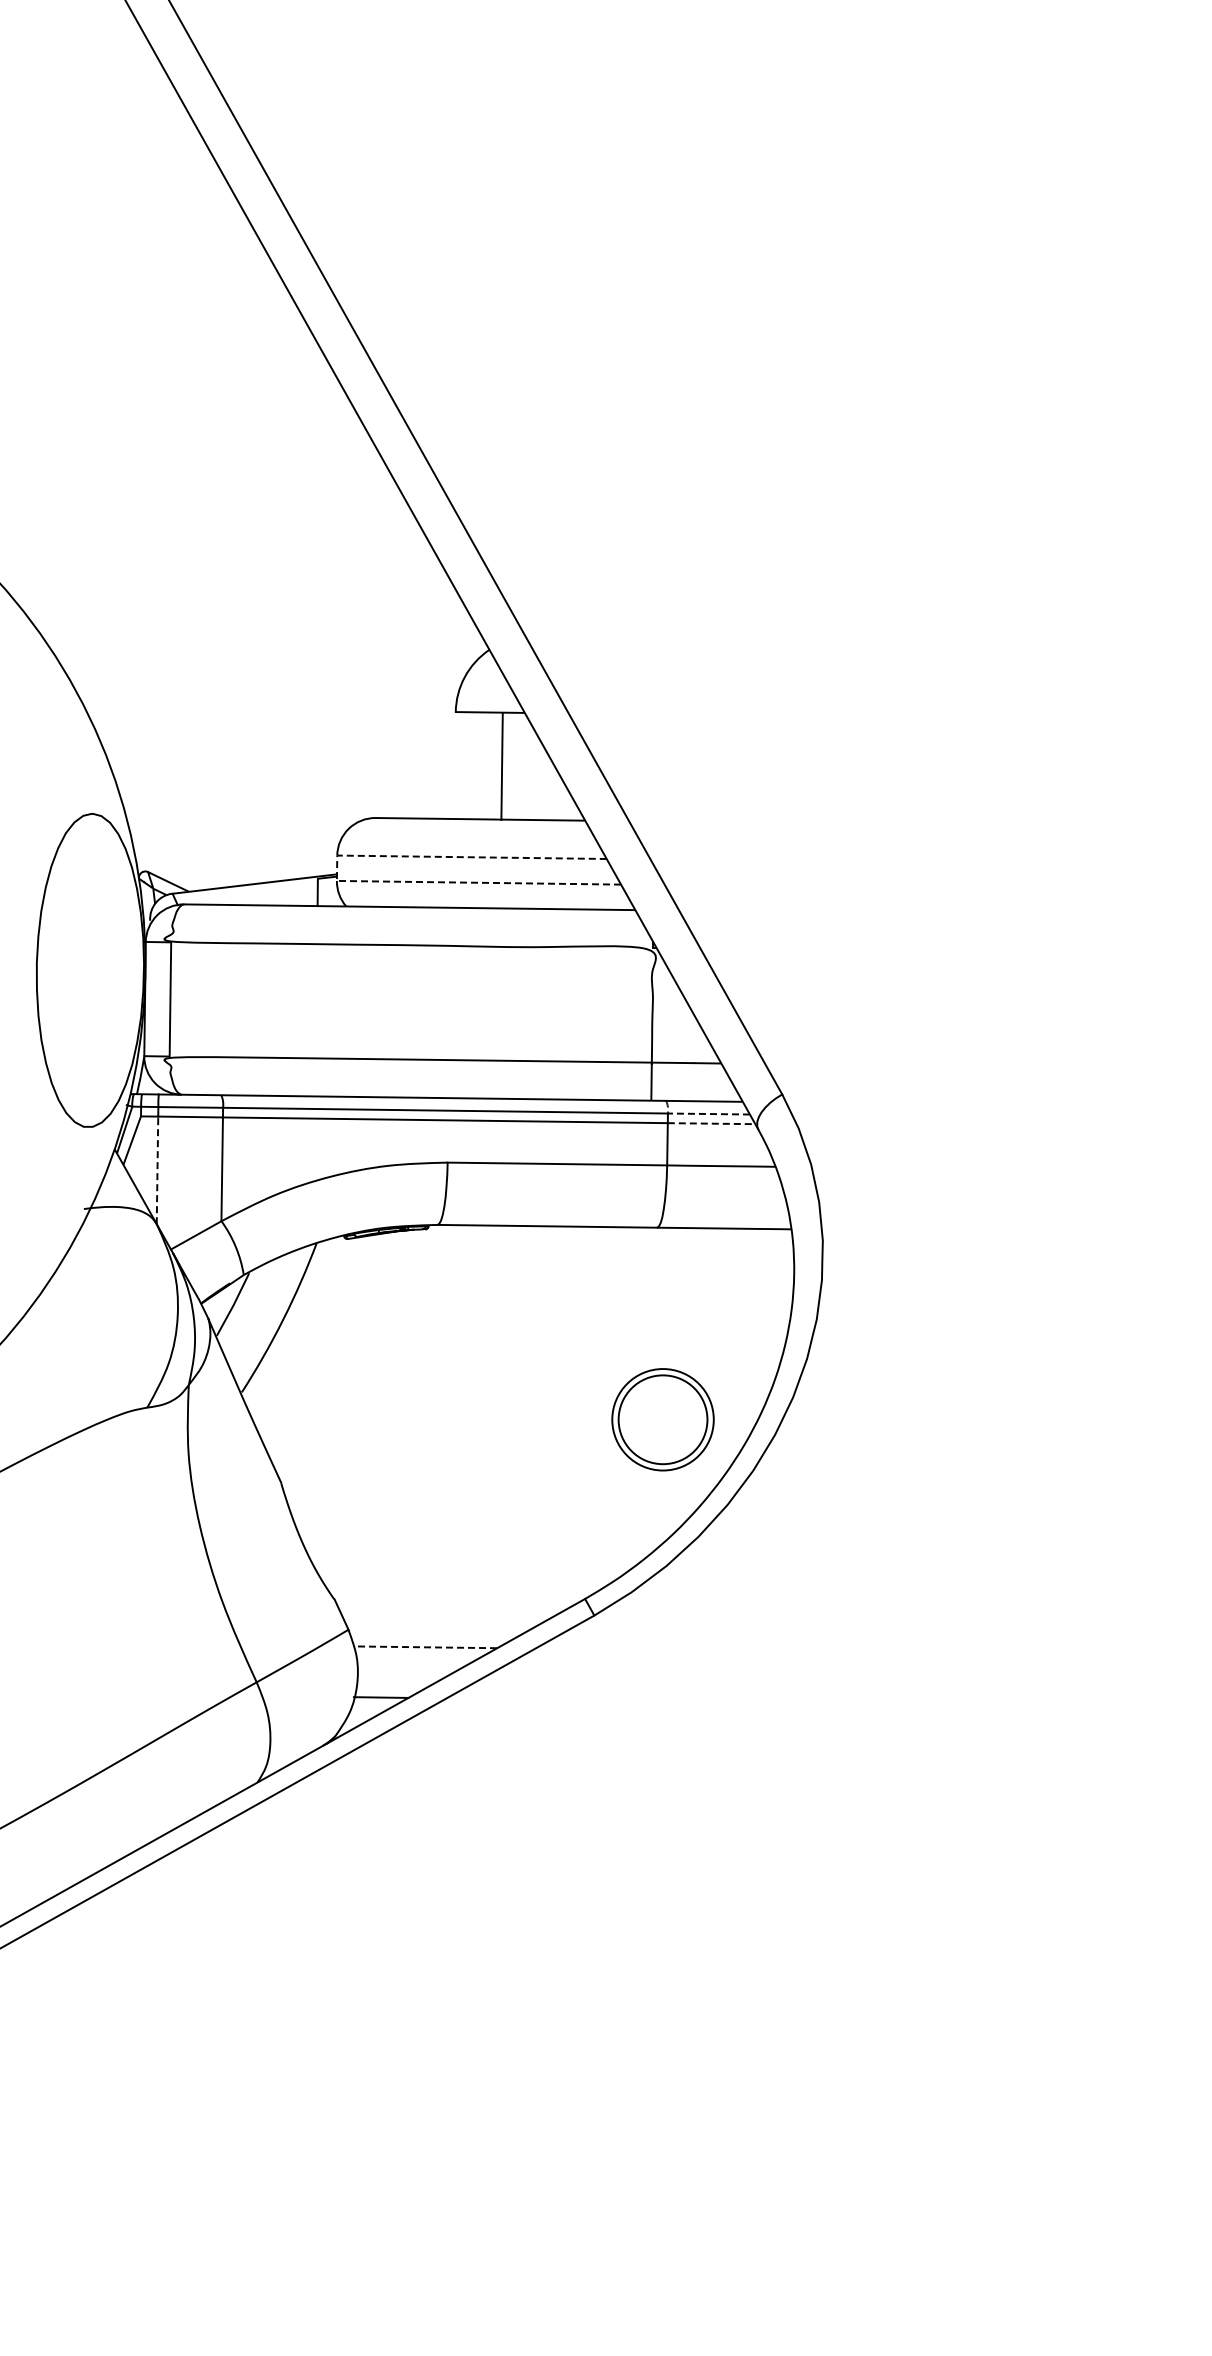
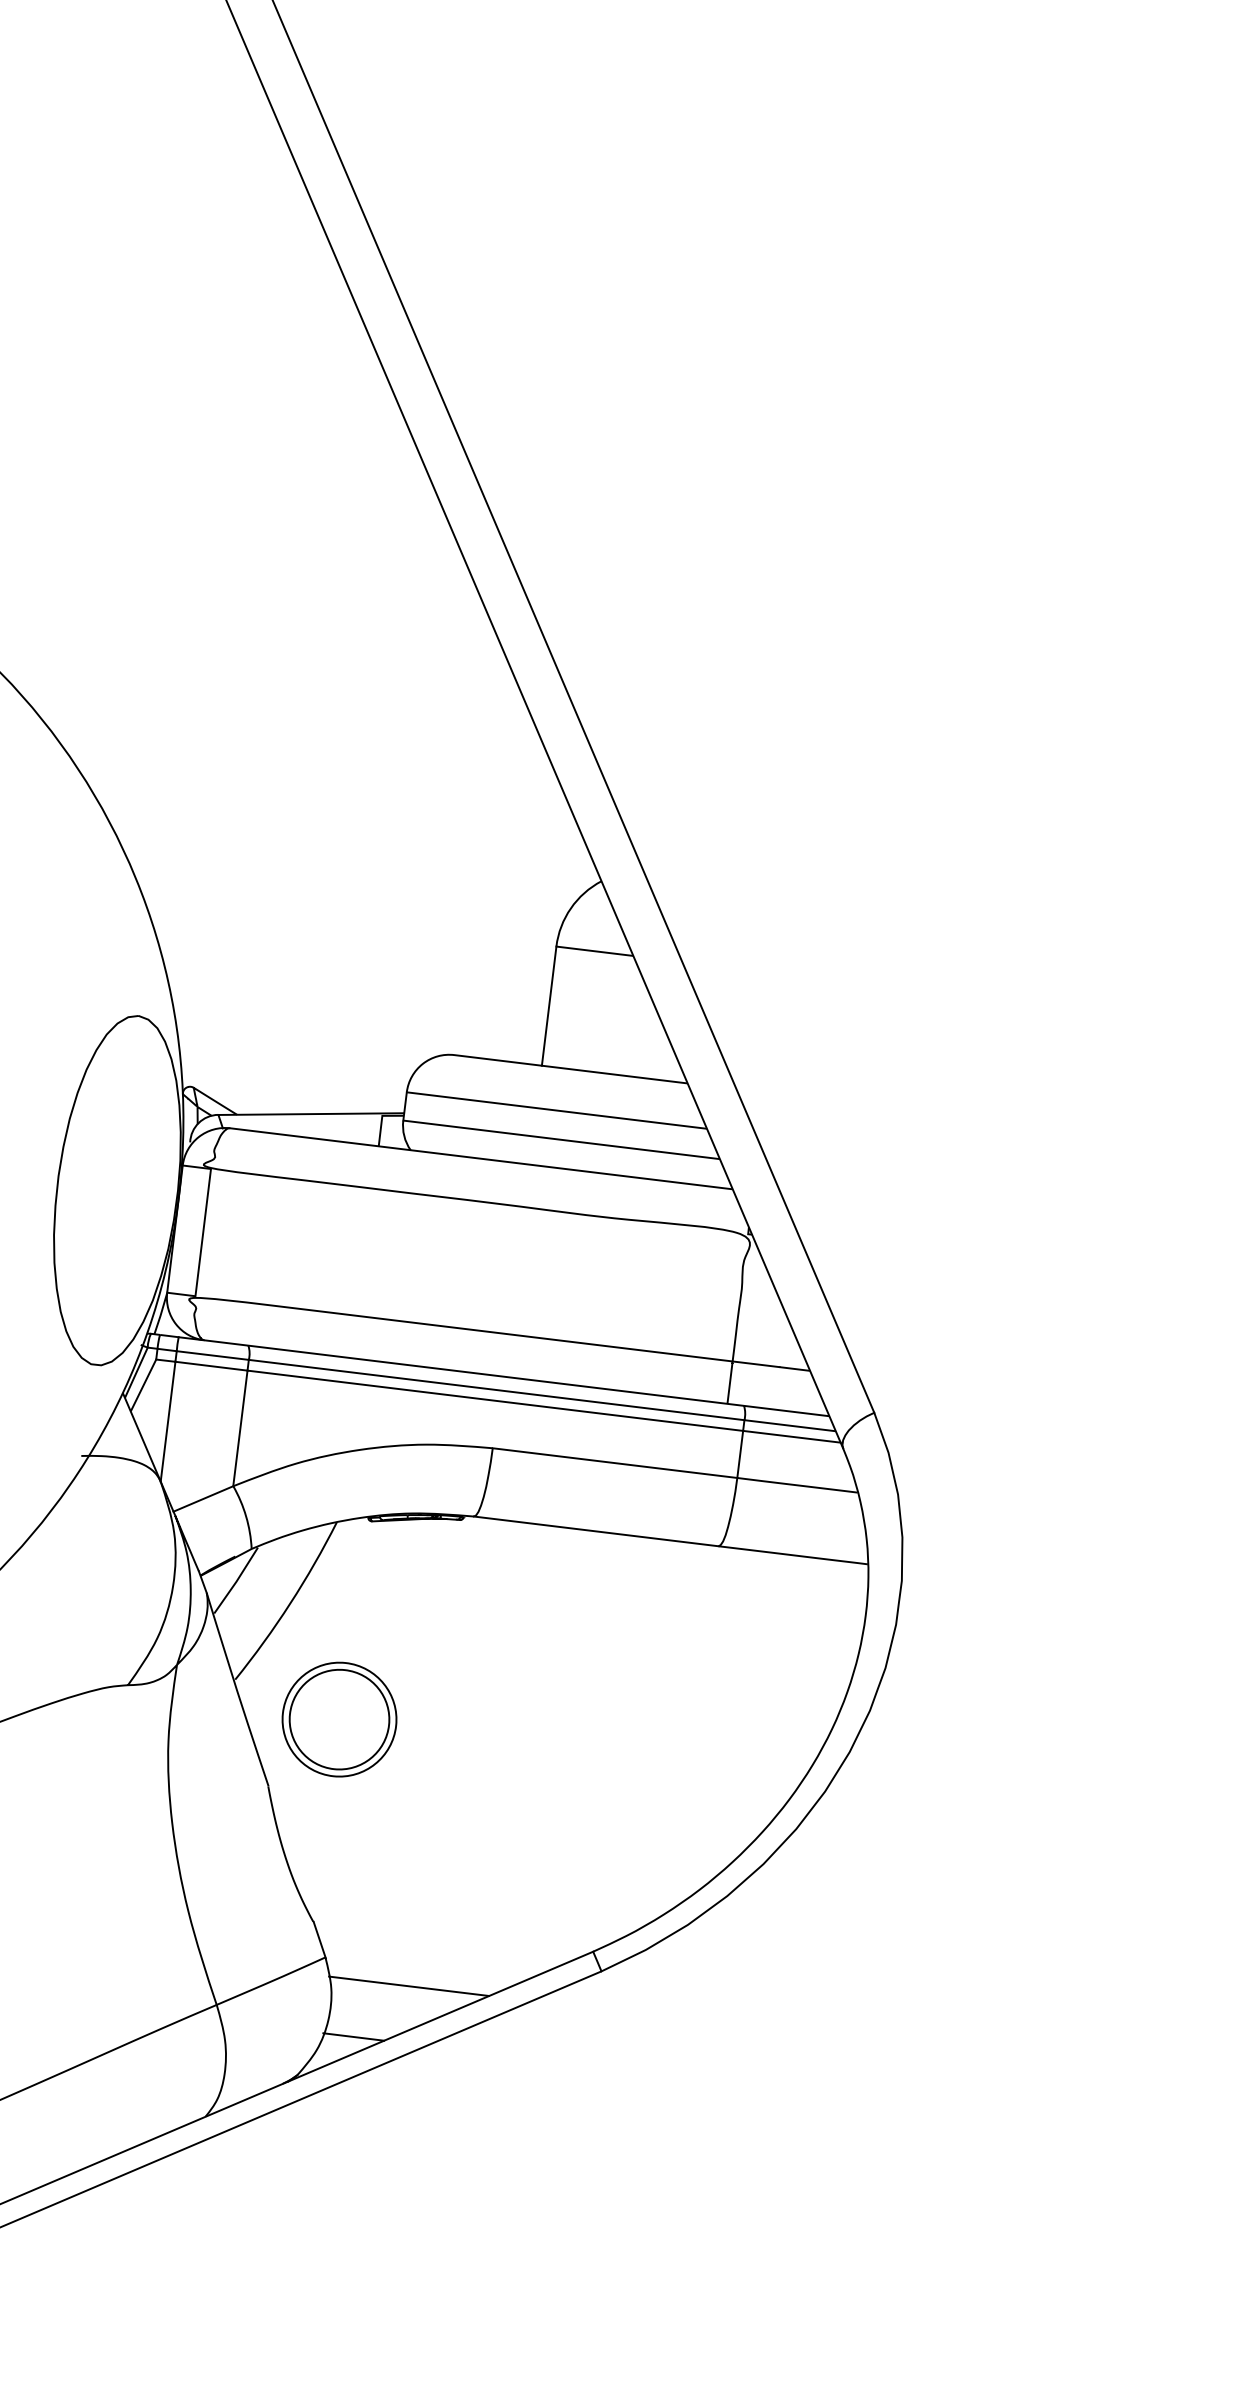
line: (501, 766) -> (548, 1006), moved
line: (336, 875) -> (403, 1114), dashed -> solid
line: (698, 1113) -> (778, 1423), dashed -> solid
line: (711, 1123) -> (791, 1436), dashed -> solid
line: (157, 1170) -> (168, 1421), dashed -> solid
part: (662, 1419) -> (338, 1719), moved
line: (425, 1647) -> (409, 1986), dashed -> solid

